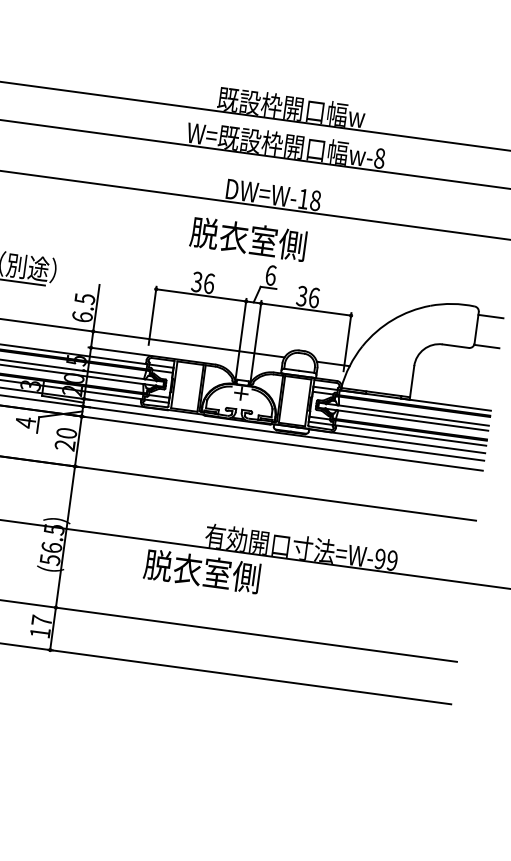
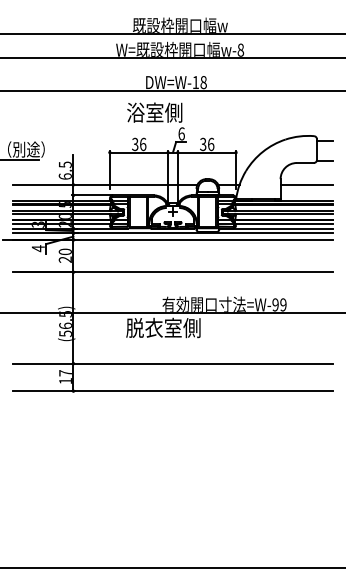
text: (248, 238) -> (164, 112), 脱衣室側 -> 浴室側
line: (453, 379) -> (306, 184), added

